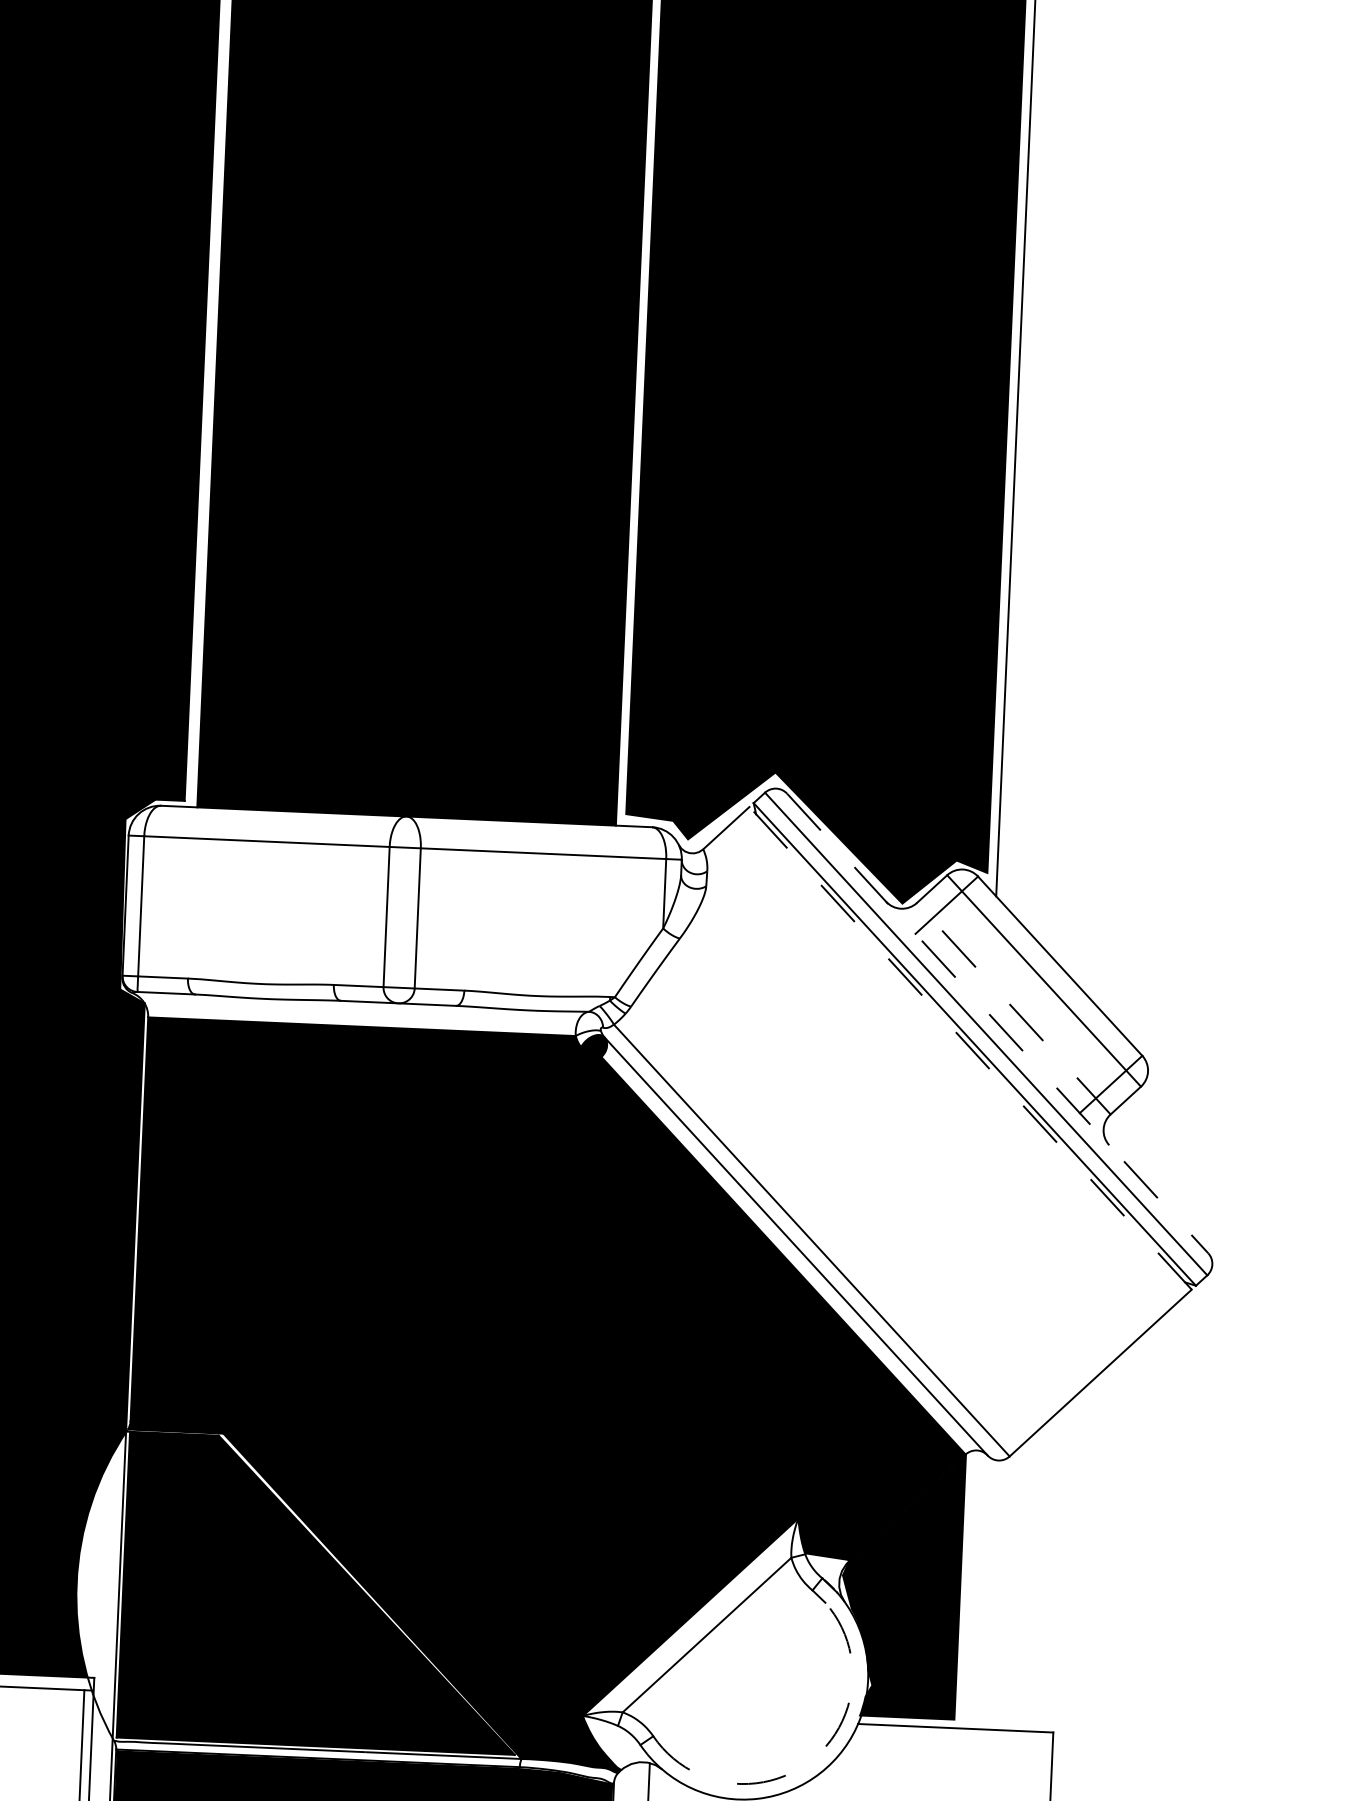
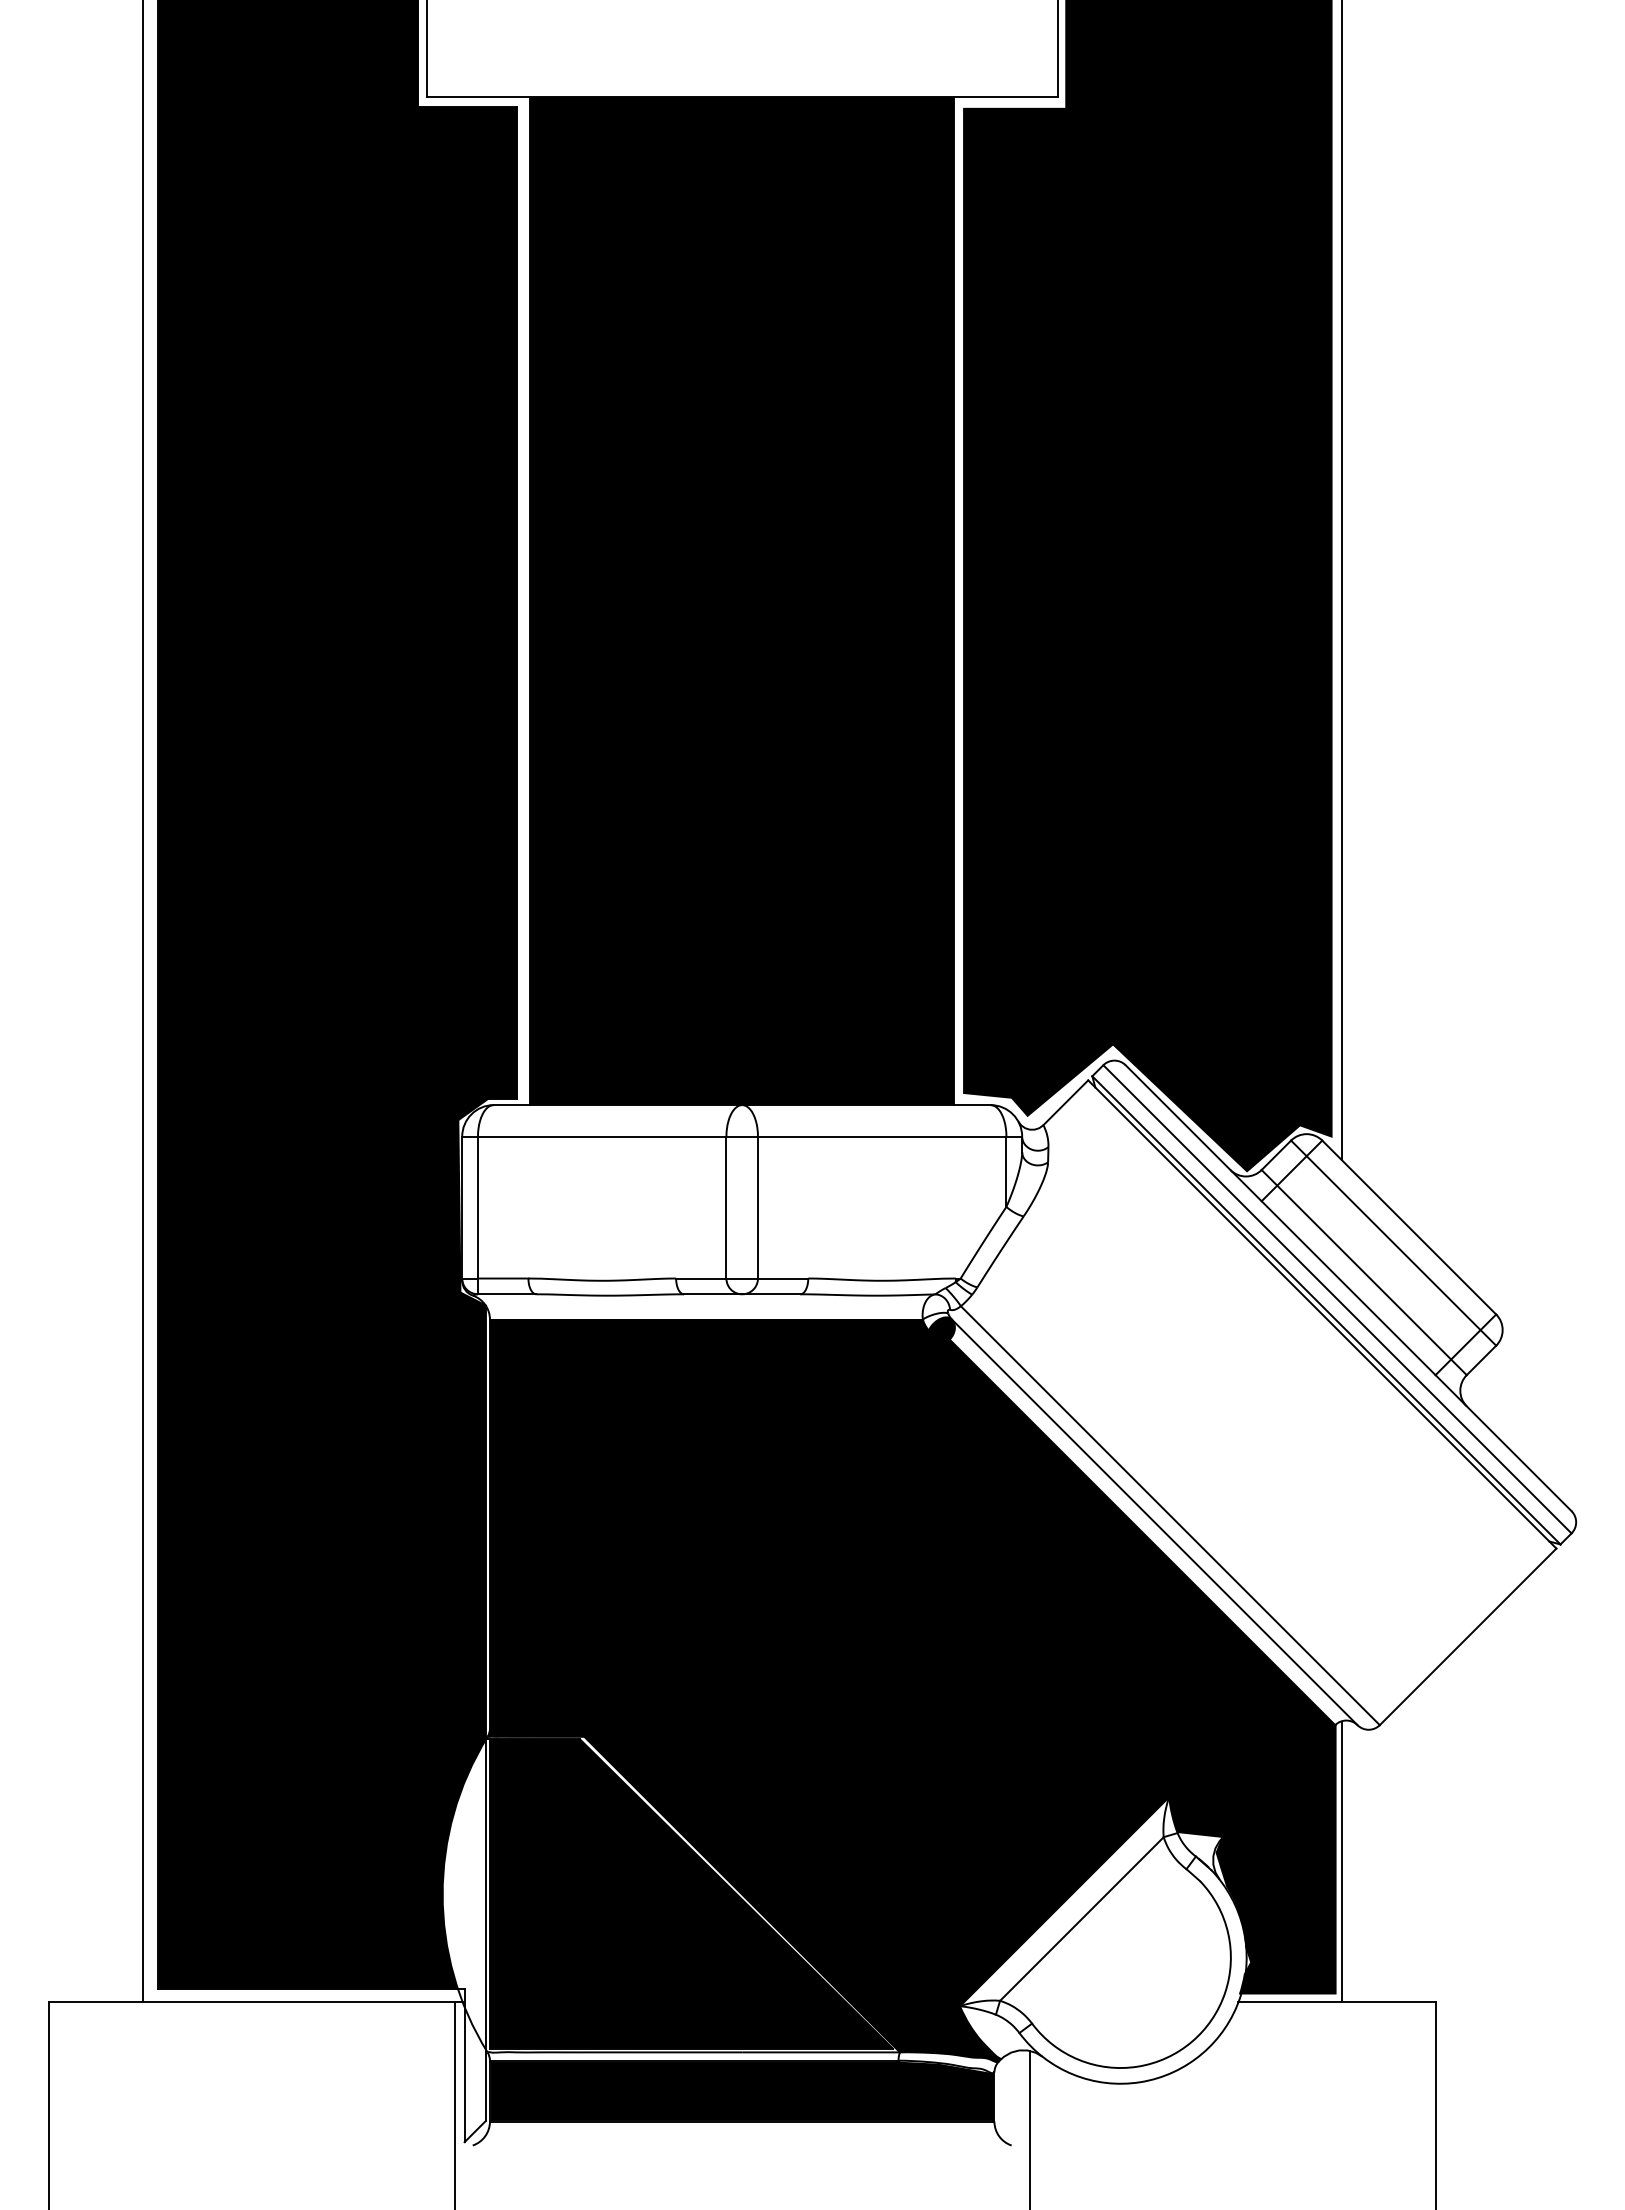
line: (1013, 1008) -> (1363, 1272), dashed -> solid
line: (997, 1023) -> (1348, 1288), dashed -> solid
line: (969, 1048) -> (1321, 1314), dashed -> solid
line: (965, 1589) -> (1341, 1861), added
arc: (810, 1760) -> (1191, 2041), dashed -> solid

